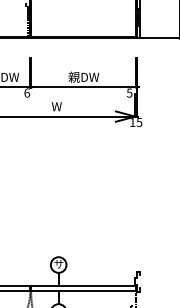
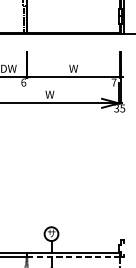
text: (83, 76) -> (73, 68), 親DW -> W
text: (129, 92) -> (113, 82), 5 -> 7
text: (132, 122) -> (116, 108), 15 -> 35
line: (83, 291) -> (73, 257), solid -> dashed

